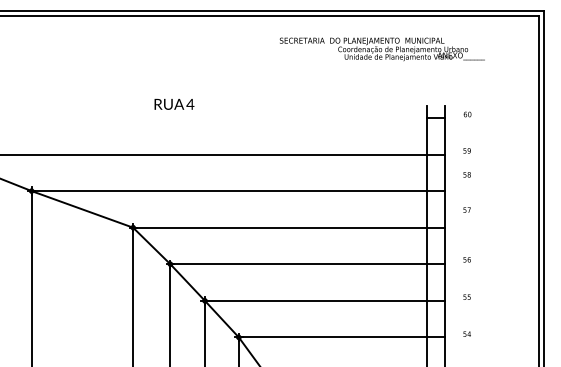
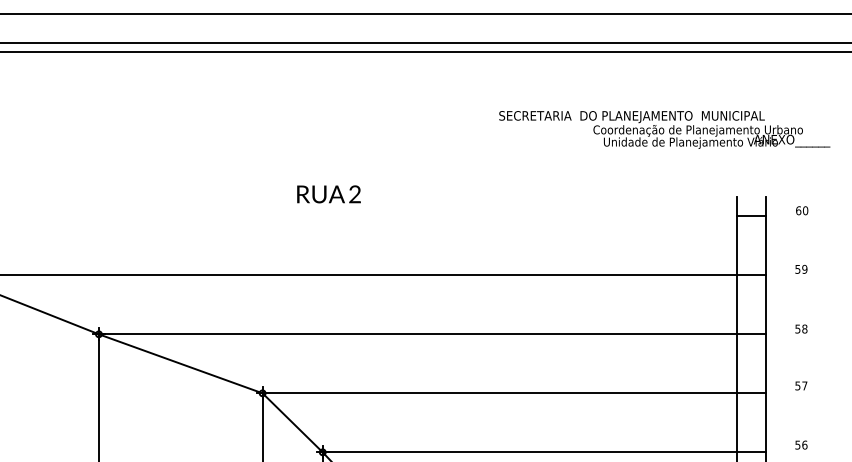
text: (381, 49) -> (663, 130), moved
text: (190, 103) -> (355, 192), 4 -> 2
text: (466, 174) -> (800, 328), moved
text: (466, 209) -> (800, 384), moved

